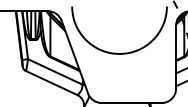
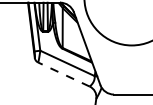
line: (51, 82) -> (63, 74), solid -> dashed

